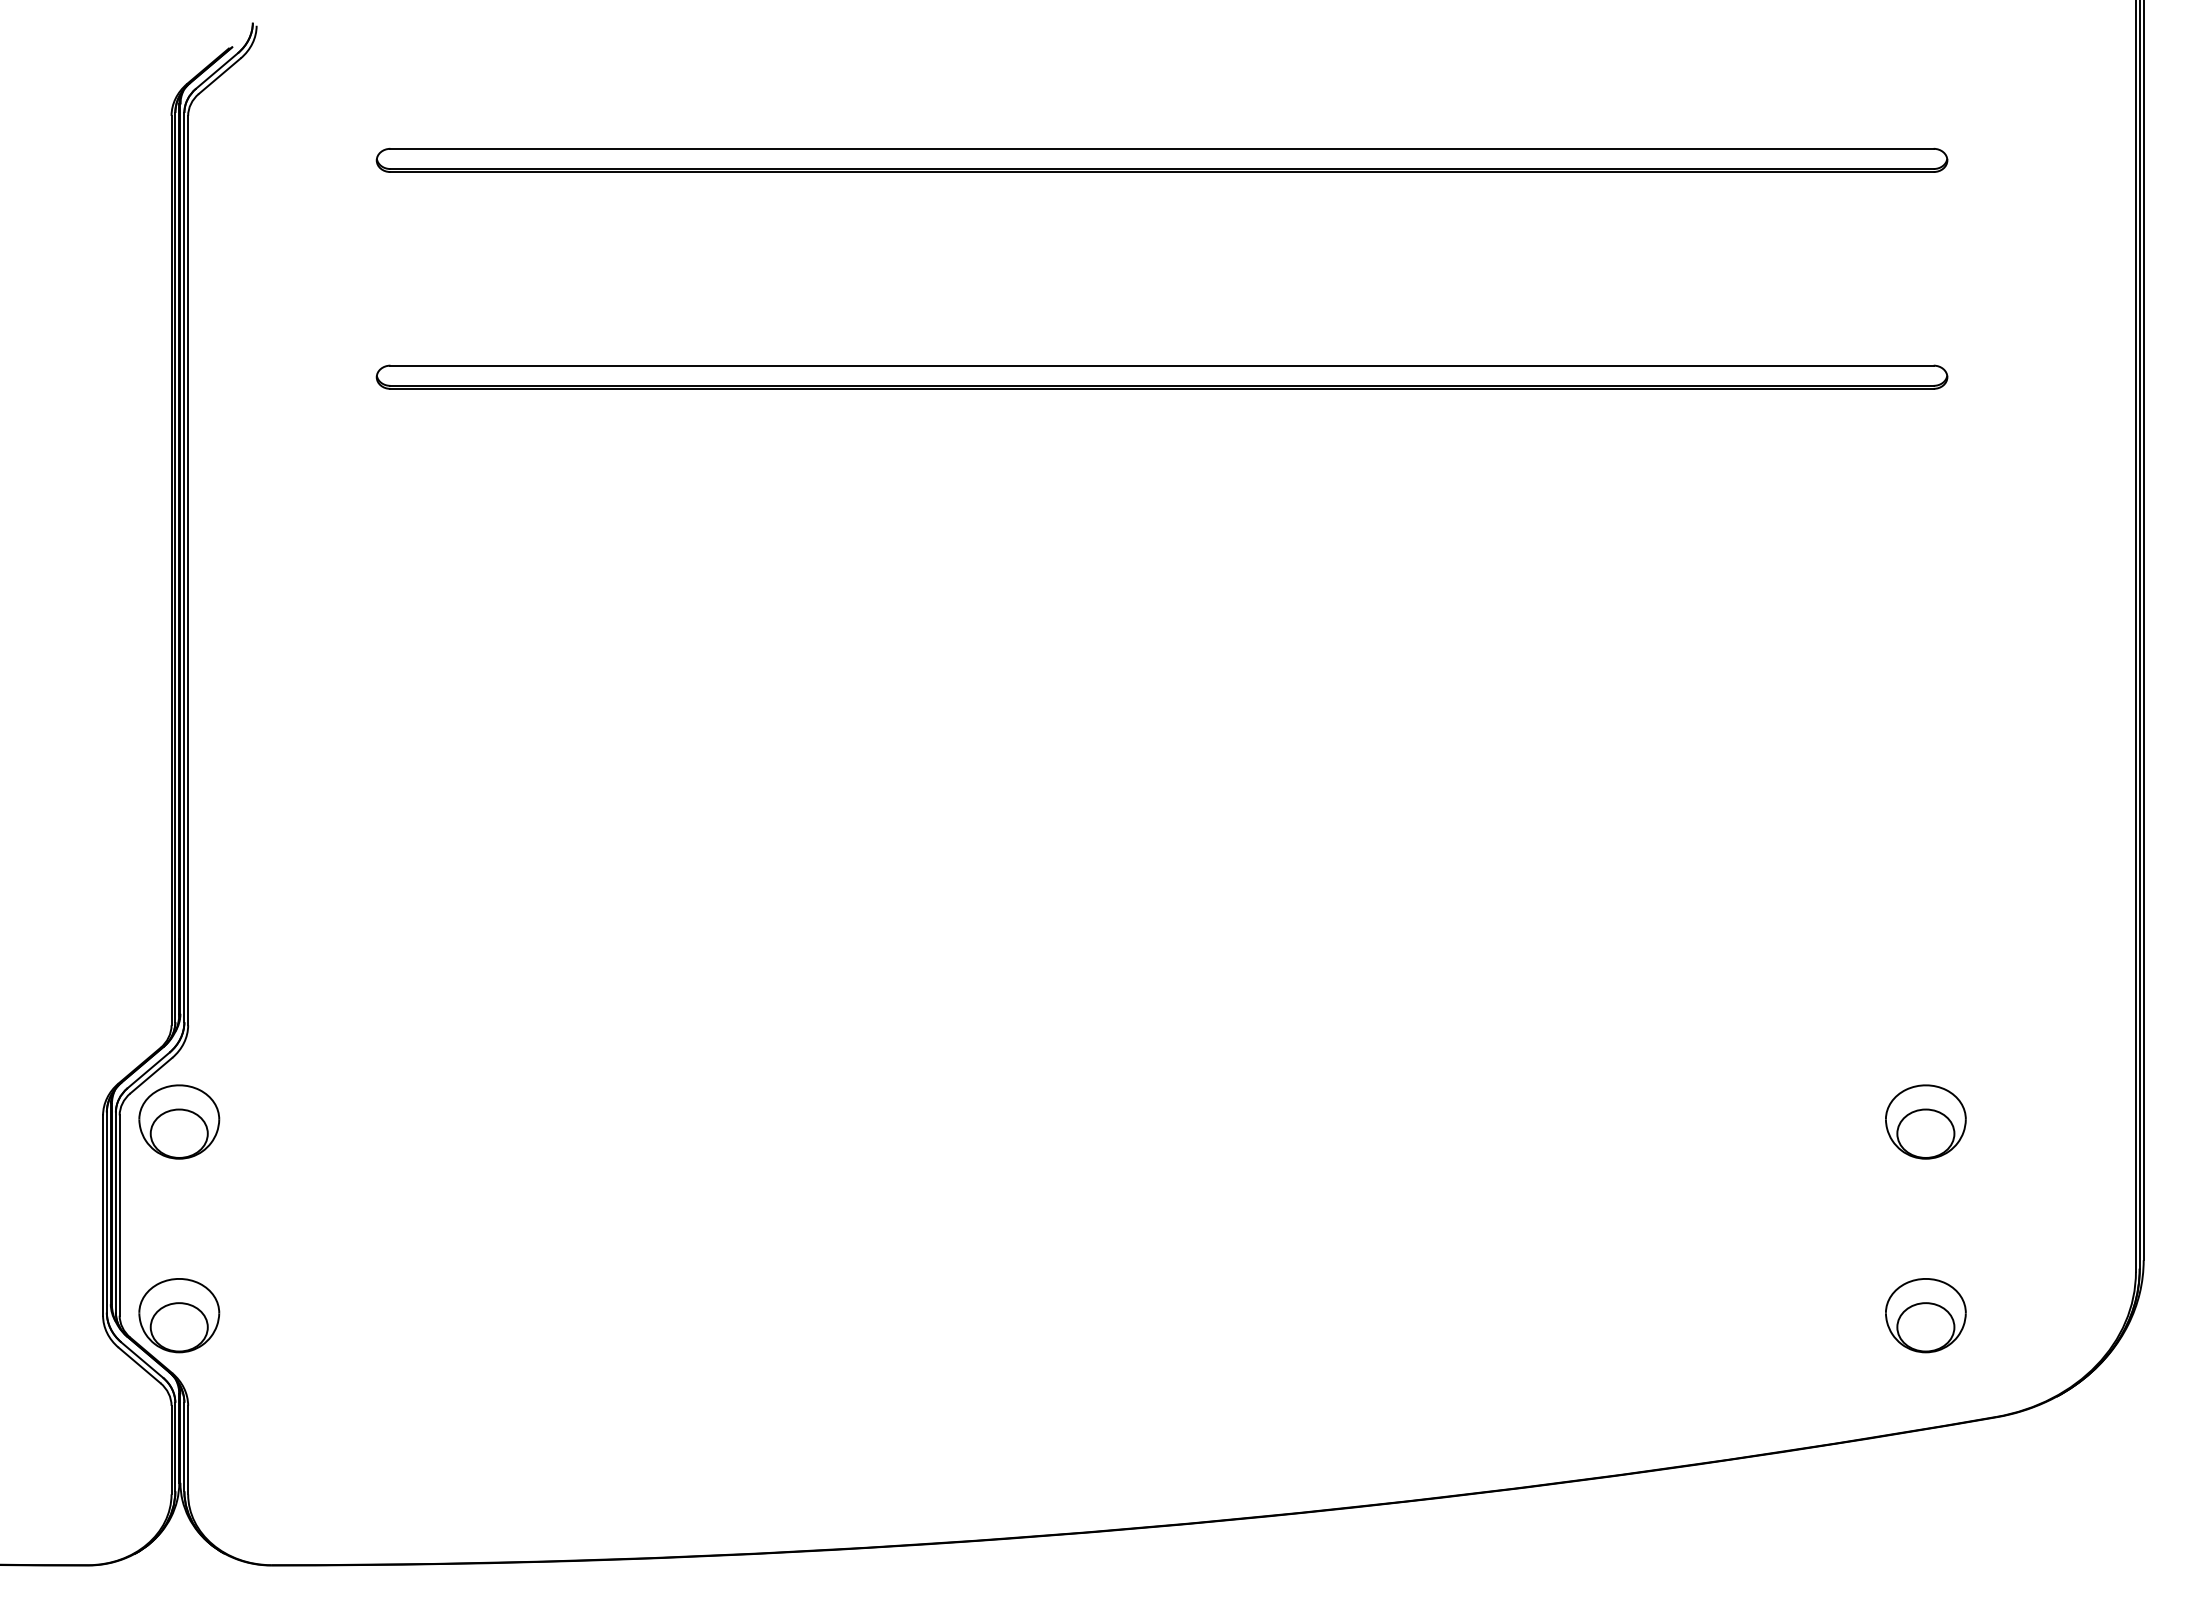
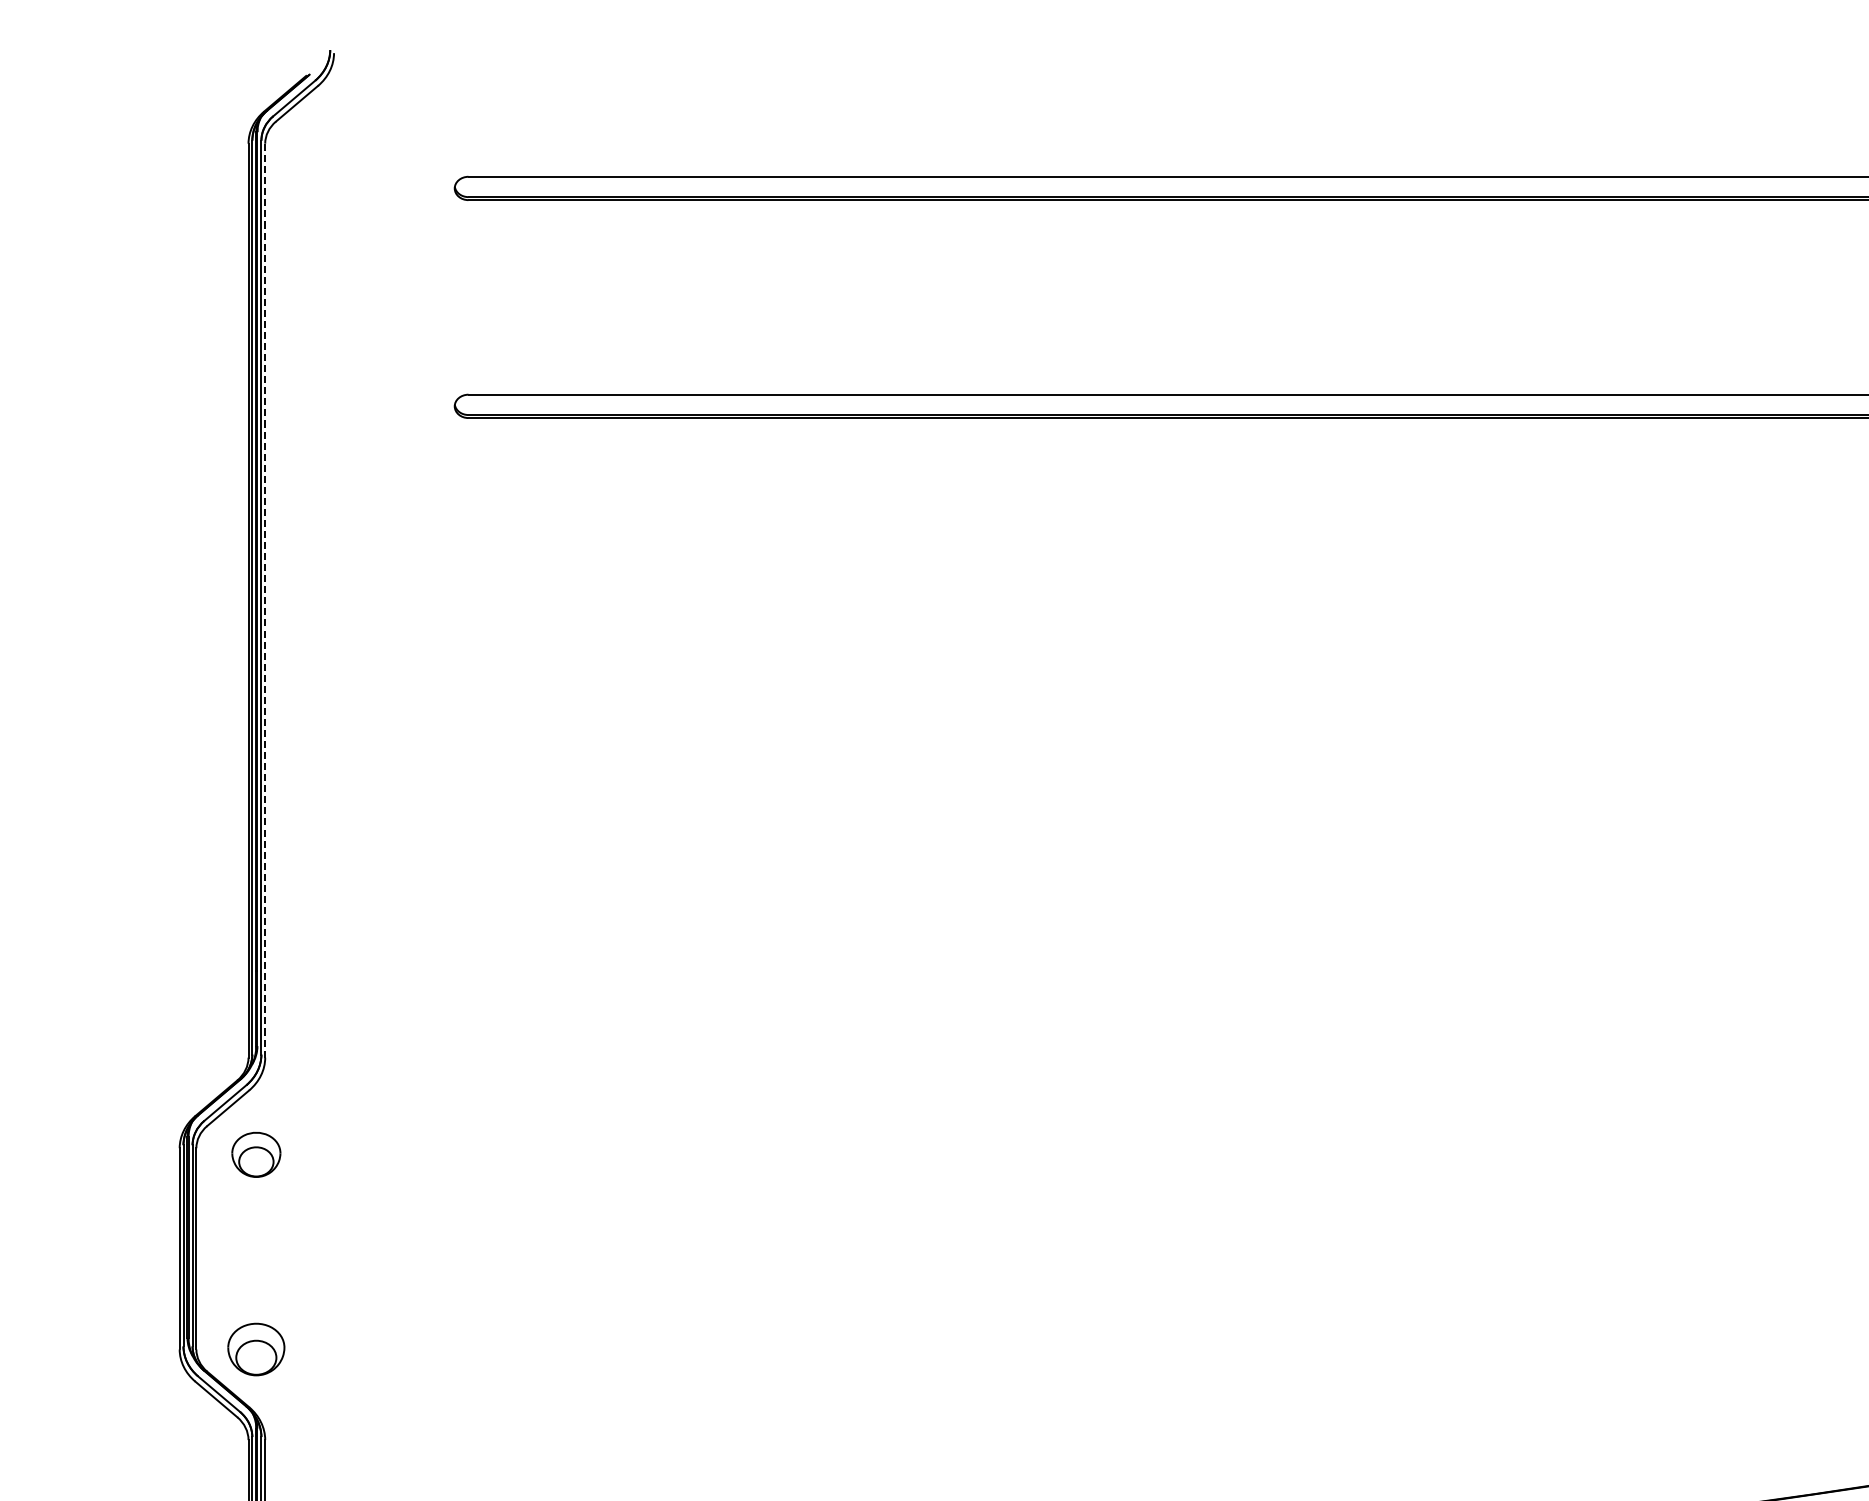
line: (188, 570) -> (265, 600), solid -> dashed
part: (179, 1121) -> (256, 1154), size x0.6
part: (179, 1315) -> (256, 1349), size x0.7

